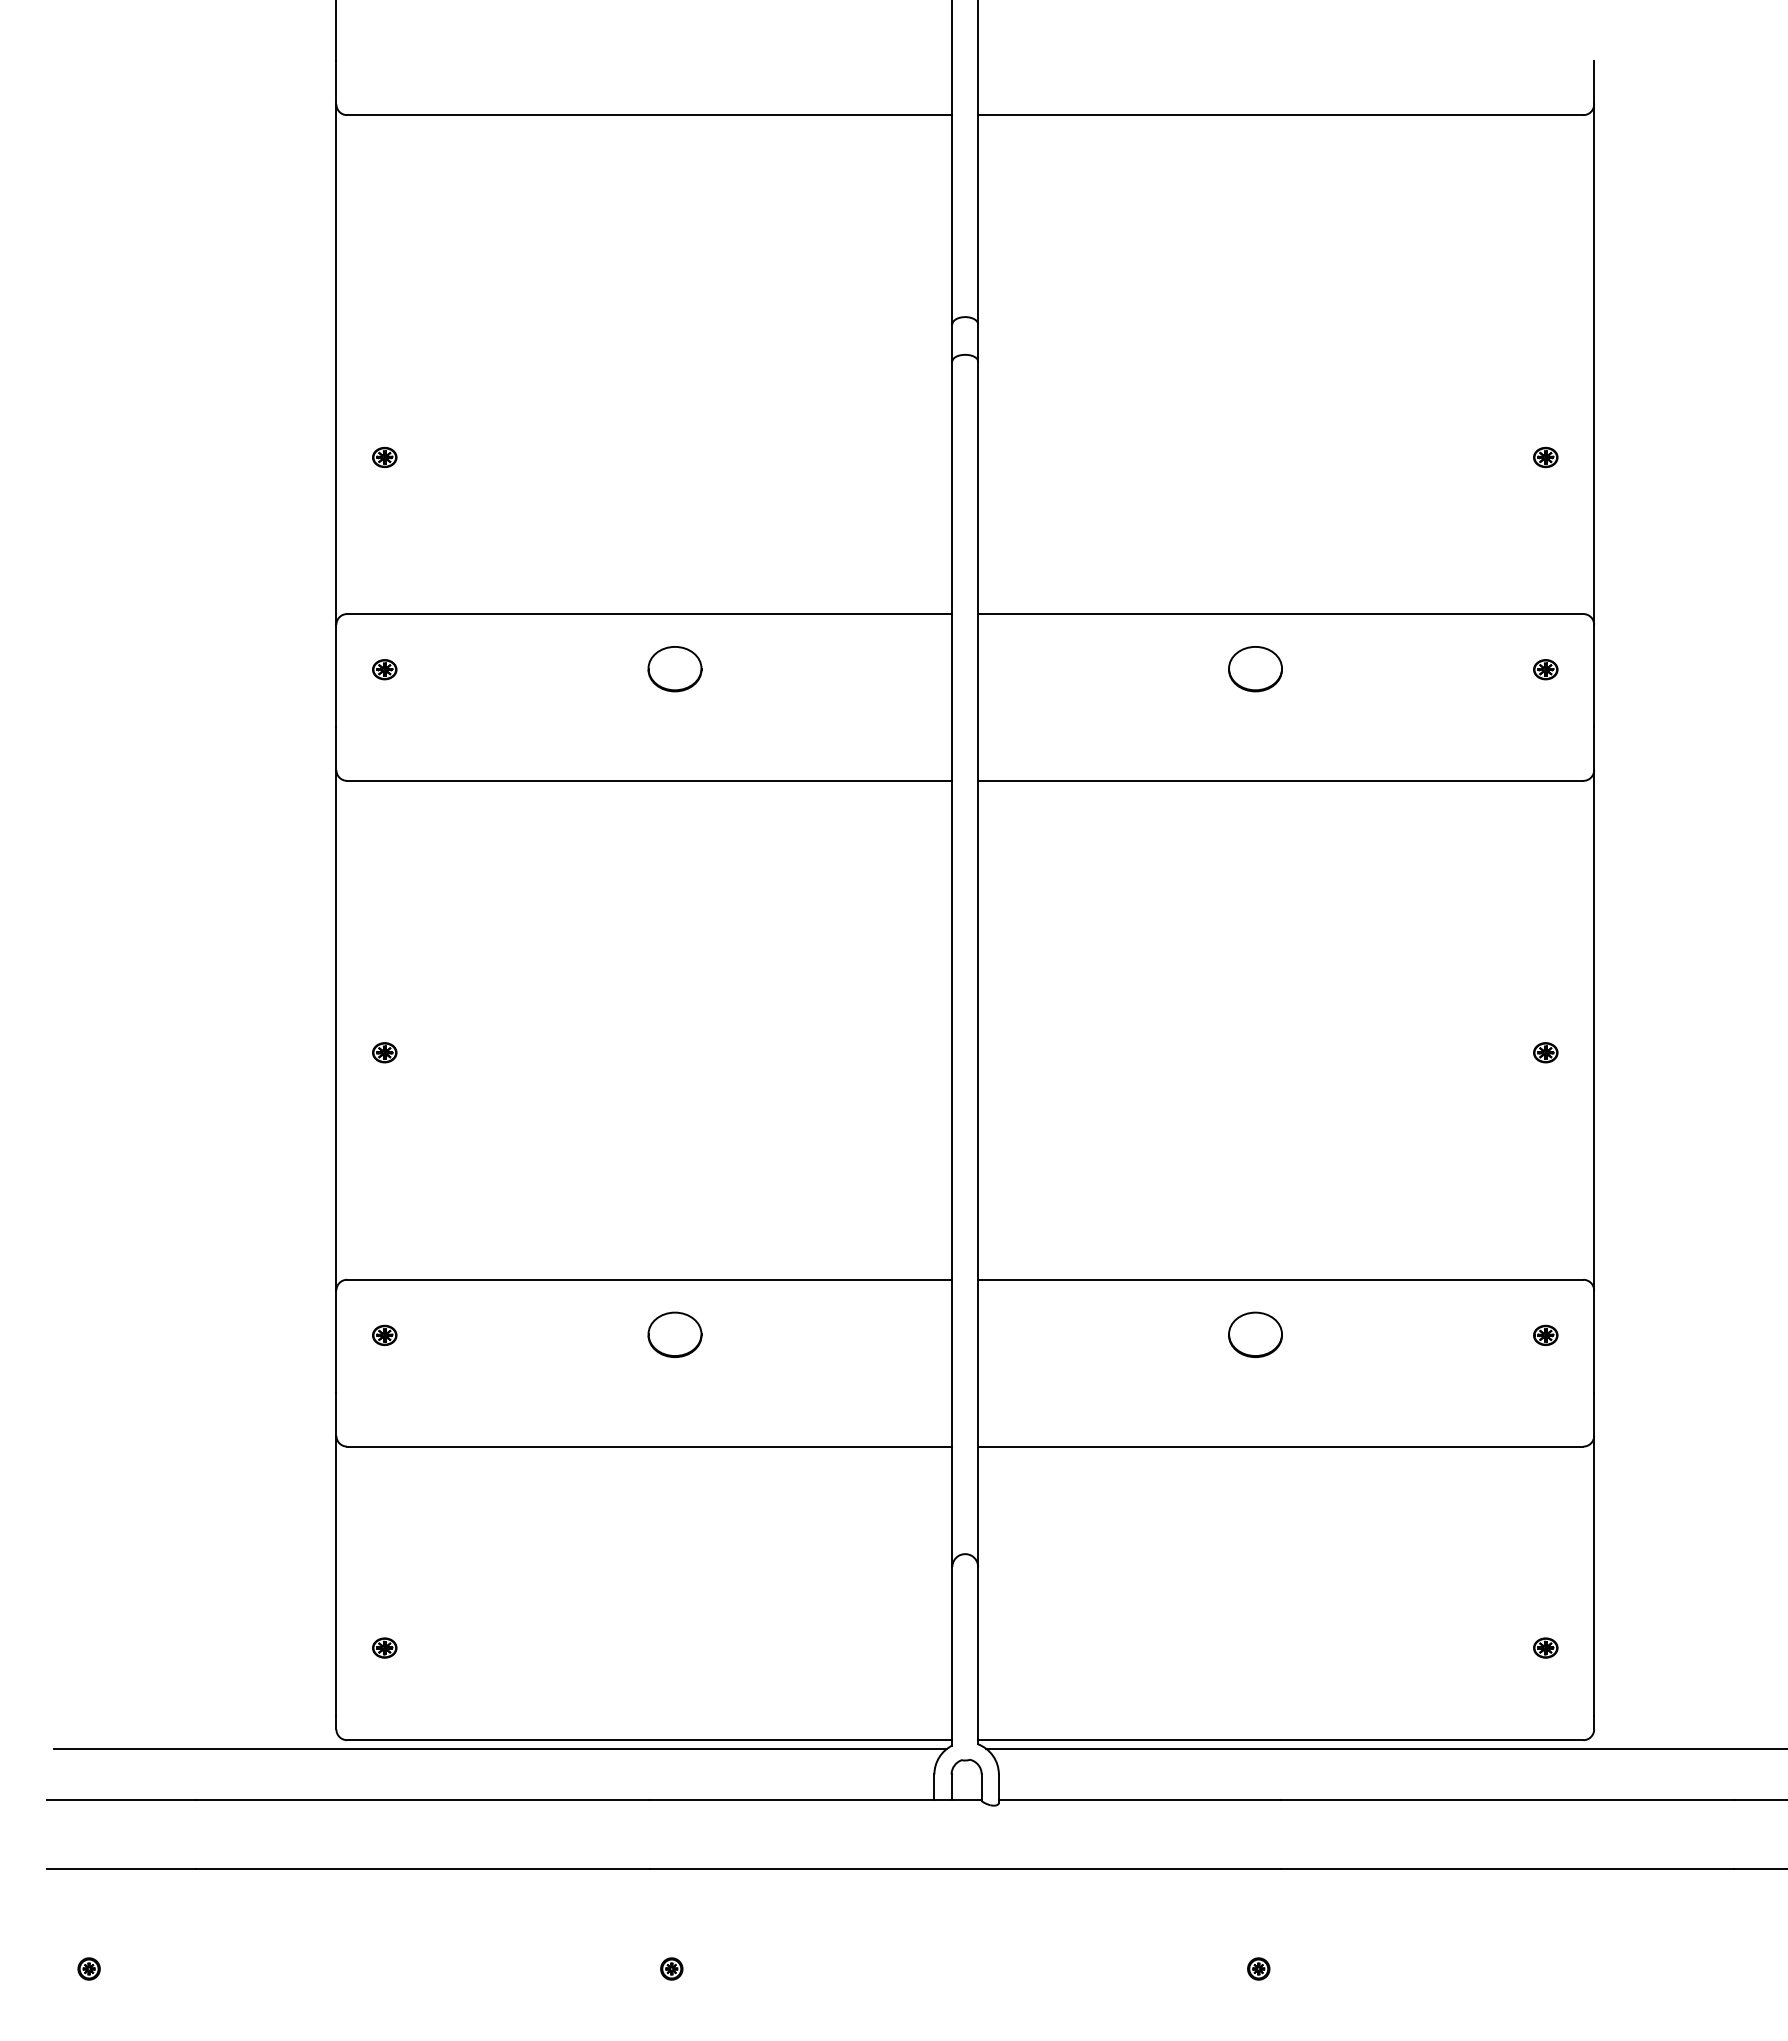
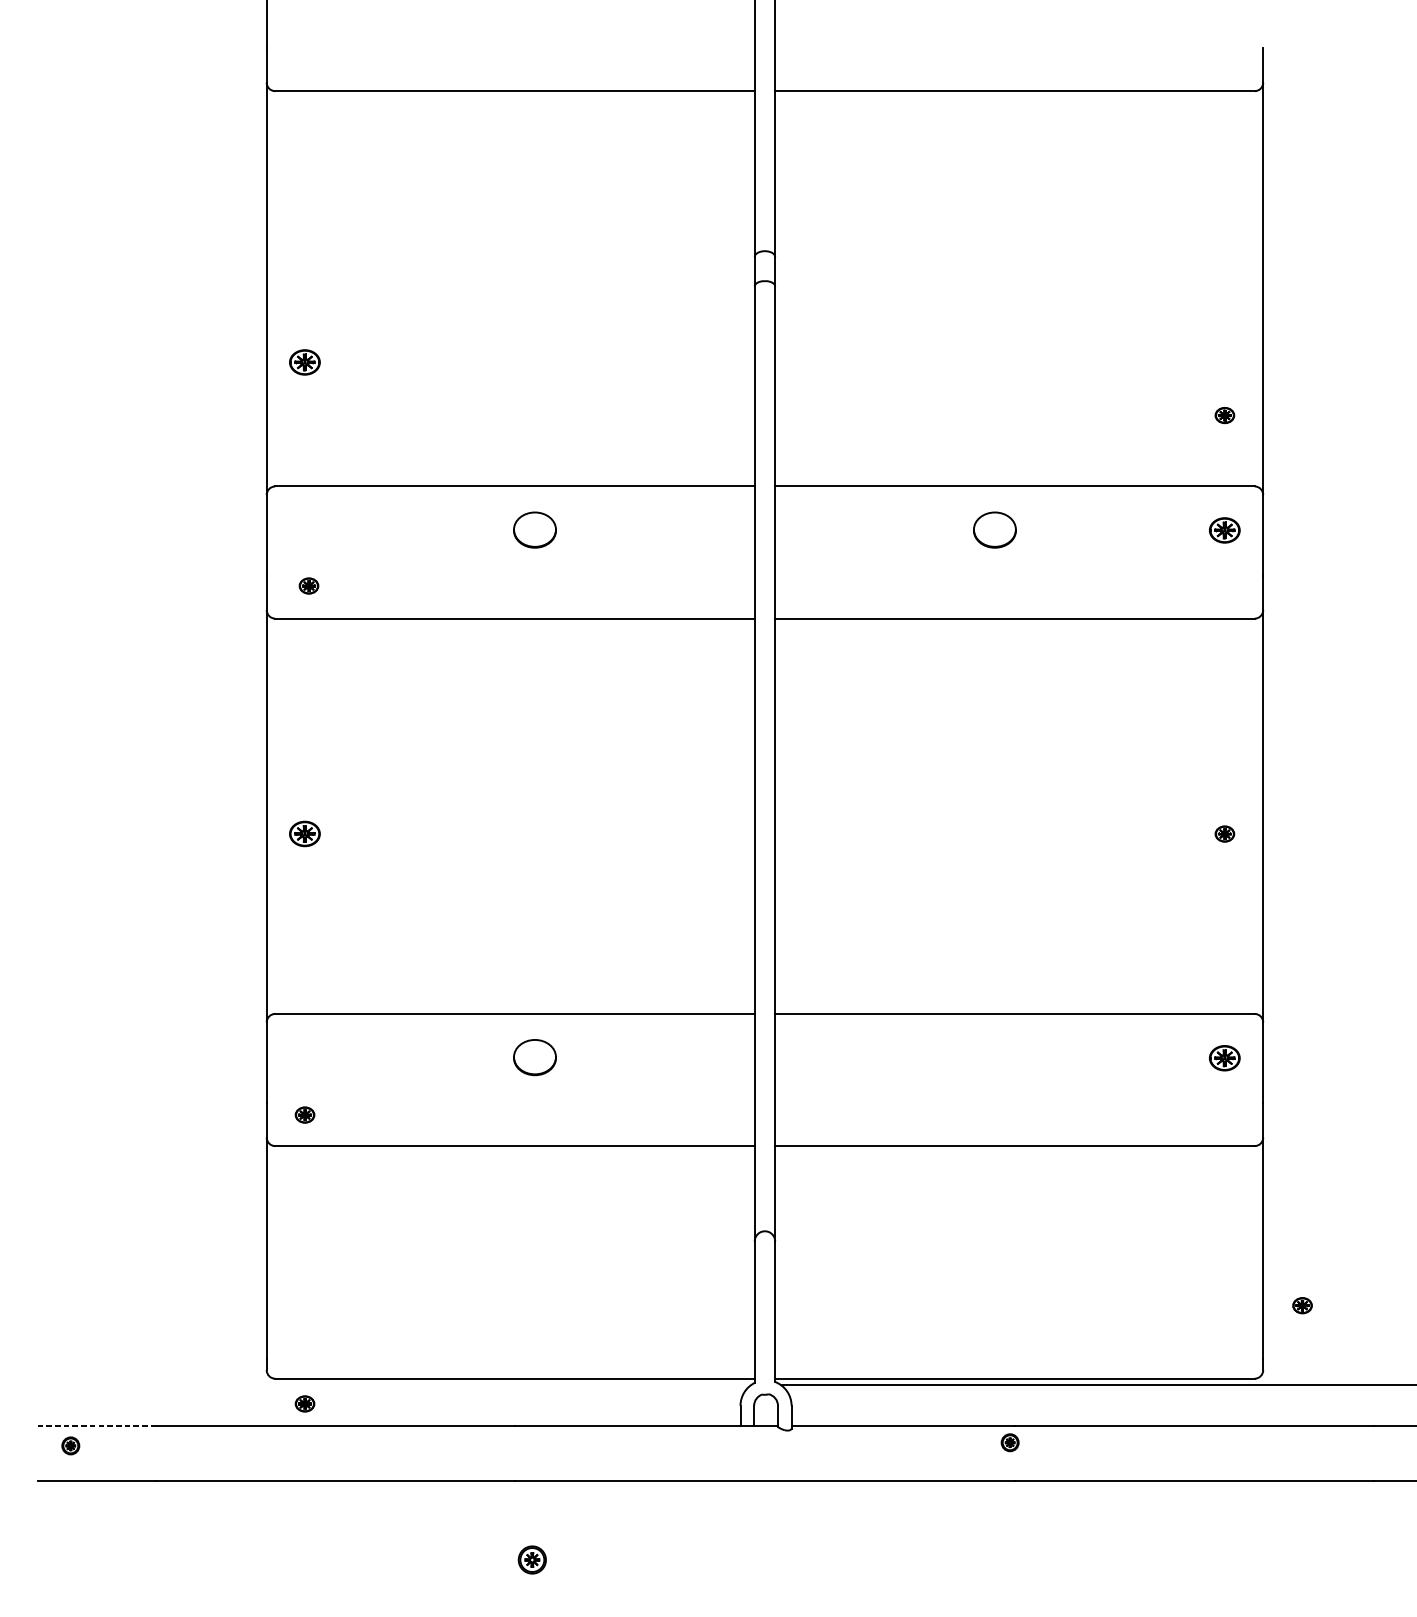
part: (384, 457) -> (304, 362), size x1.6
part: (1545, 457) -> (1224, 415), moved
part: (384, 669) -> (308, 585), moved
part: (1545, 669) -> (1224, 530), size x1.6
part: (384, 1052) -> (304, 833), size x1.6
part: (384, 1334) -> (304, 1114), moved
part: (1255, 1334) -> (994, 1057), removed
part: (1545, 1334) -> (1224, 1057), size x1.6
part: (384, 1647) -> (304, 1403), moved
part: (1545, 1647) -> (1302, 1305), moved
line: (500, 1748) -> (396, 1385), removed
line: (121, 1800) -> (96, 1426), solid -> dashed
part: (88, 1968) -> (70, 1445), moved
part: (671, 1968) -> (532, 1559), size x1.6
part: (1258, 1968) -> (1009, 1442), moved

